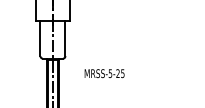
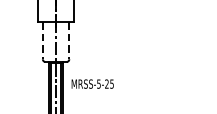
line: (40, 38) -> (42, 40), solid -> dashed
line: (65, 38) -> (69, 40), solid -> dashed
text: (104, 73) -> (92, 83), moved

